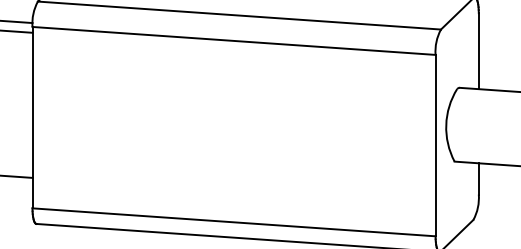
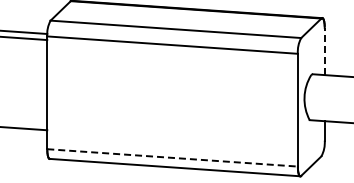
line: (478, 51) -> (324, 51), solid -> dashed
line: (233, 221) -> (172, 157), solid -> dashed

